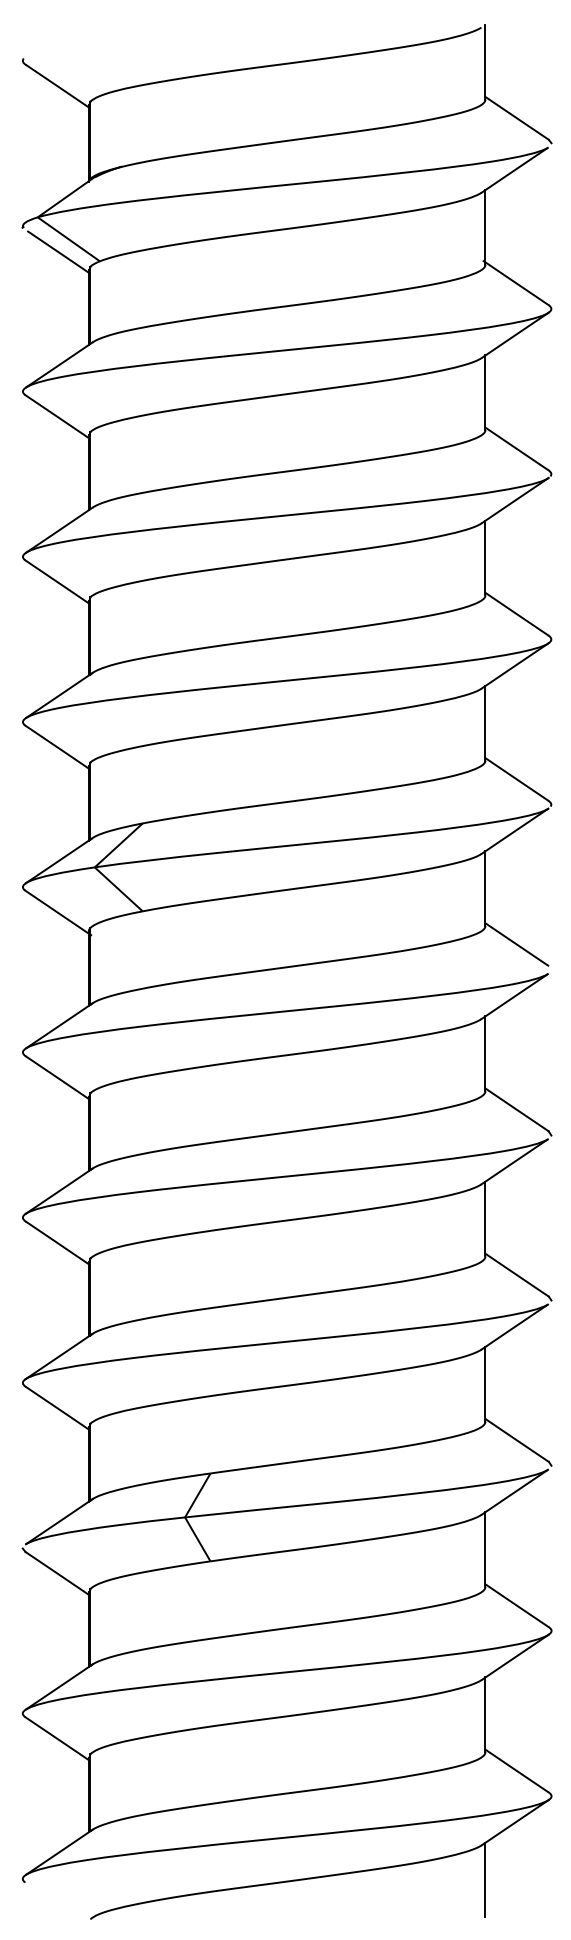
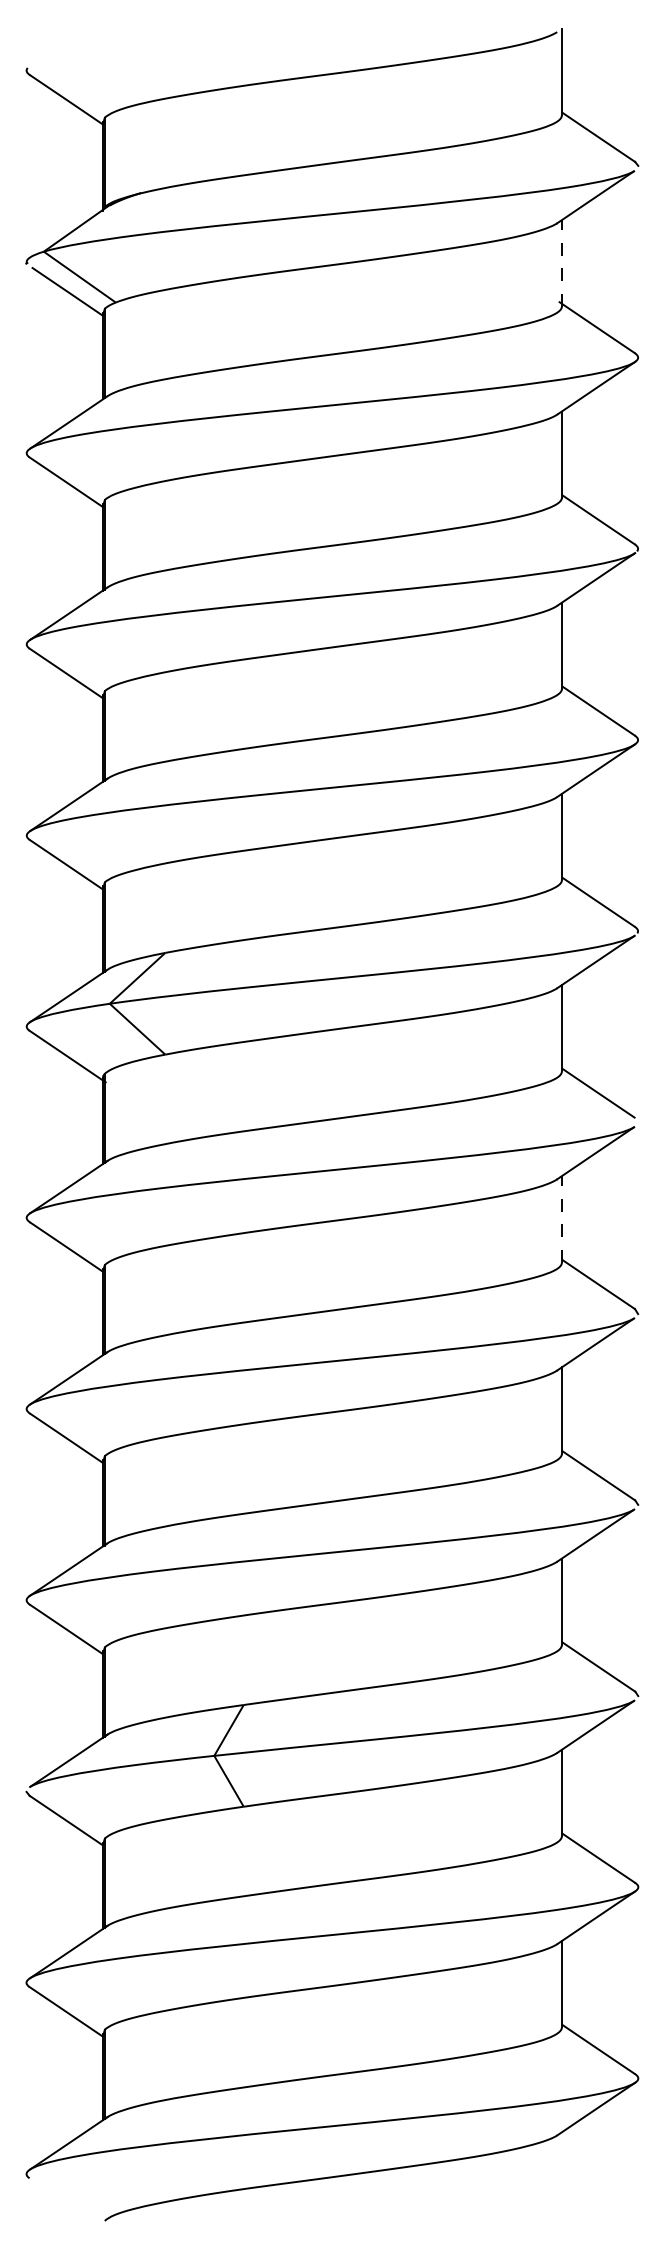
line: (485, 226) -> (561, 262), solid -> dashed
line: (485, 1052) -> (561, 1218), solid -> dashed
line: (485, 1880) -> (561, 2175), removed

